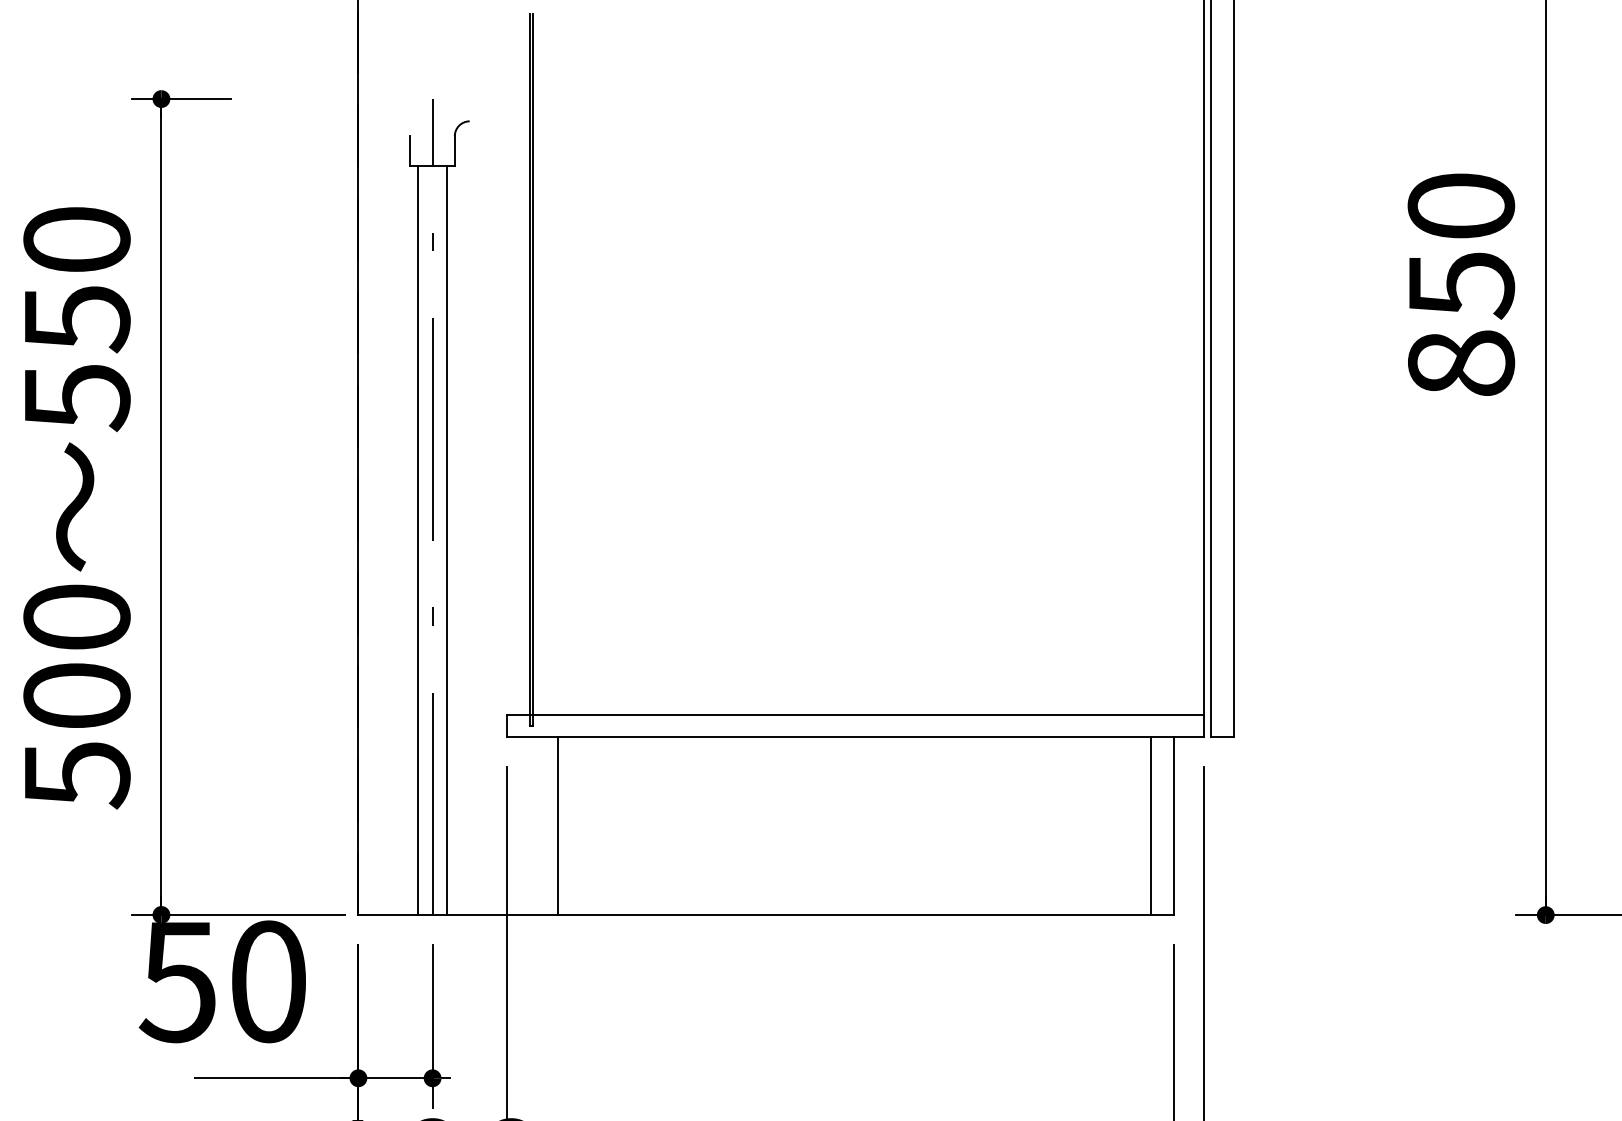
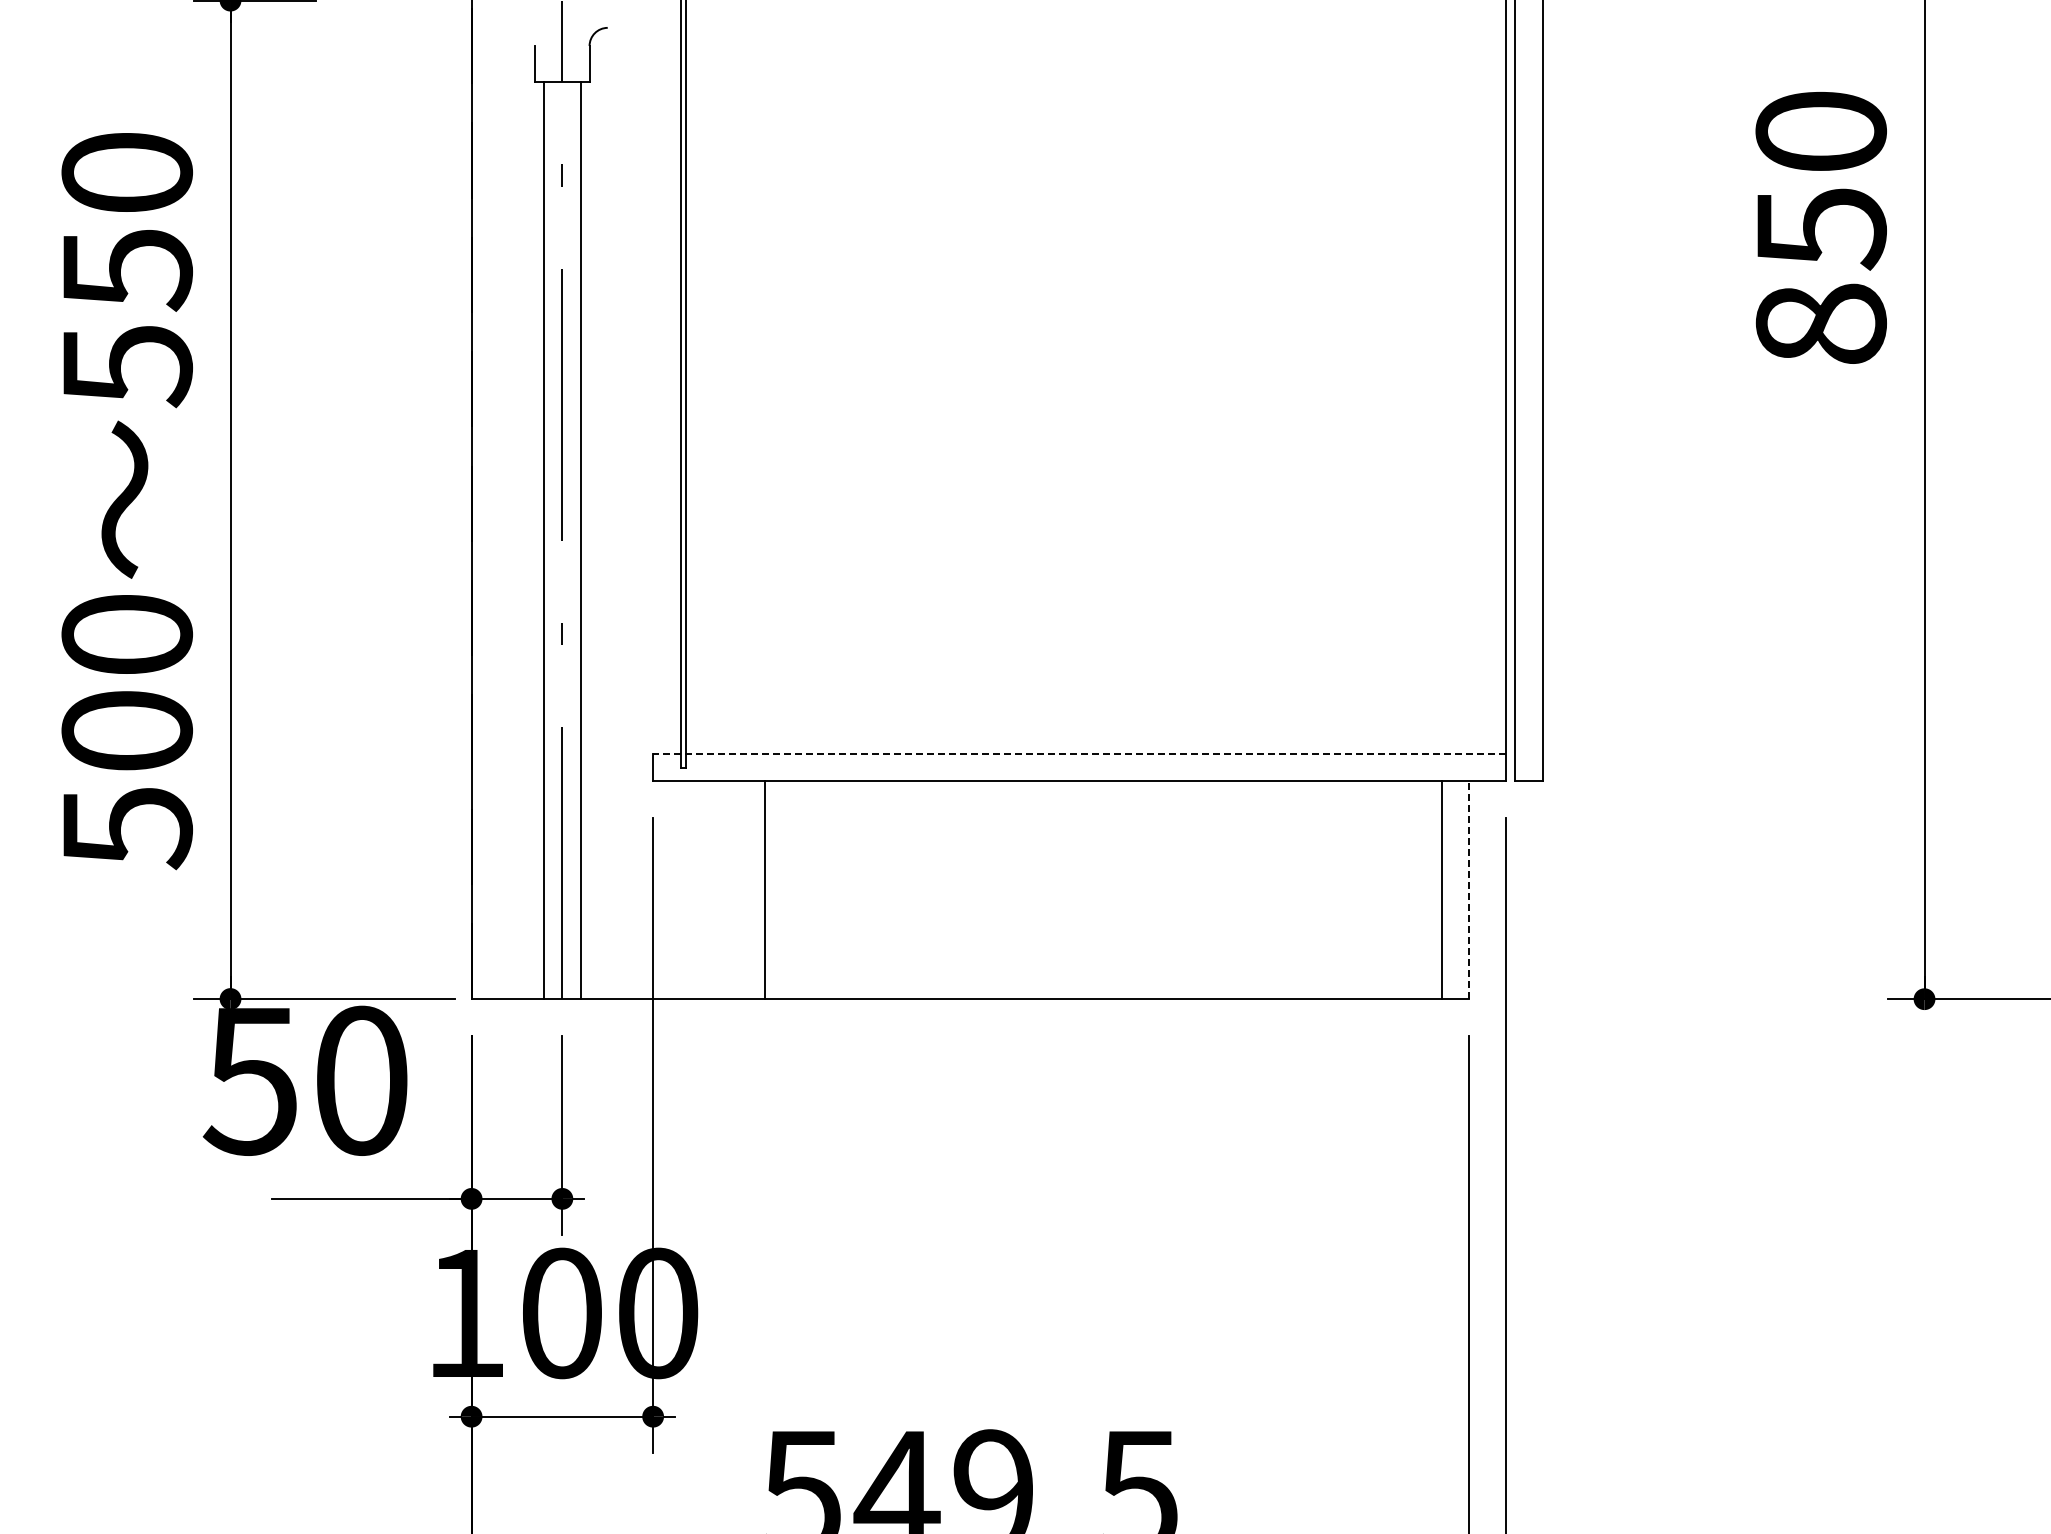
line: (855, 715) -> (1079, 754), solid -> dashed
line: (557, 826) -> (764, 890), moved
line: (1173, 826) -> (1469, 890), solid -> dashed

